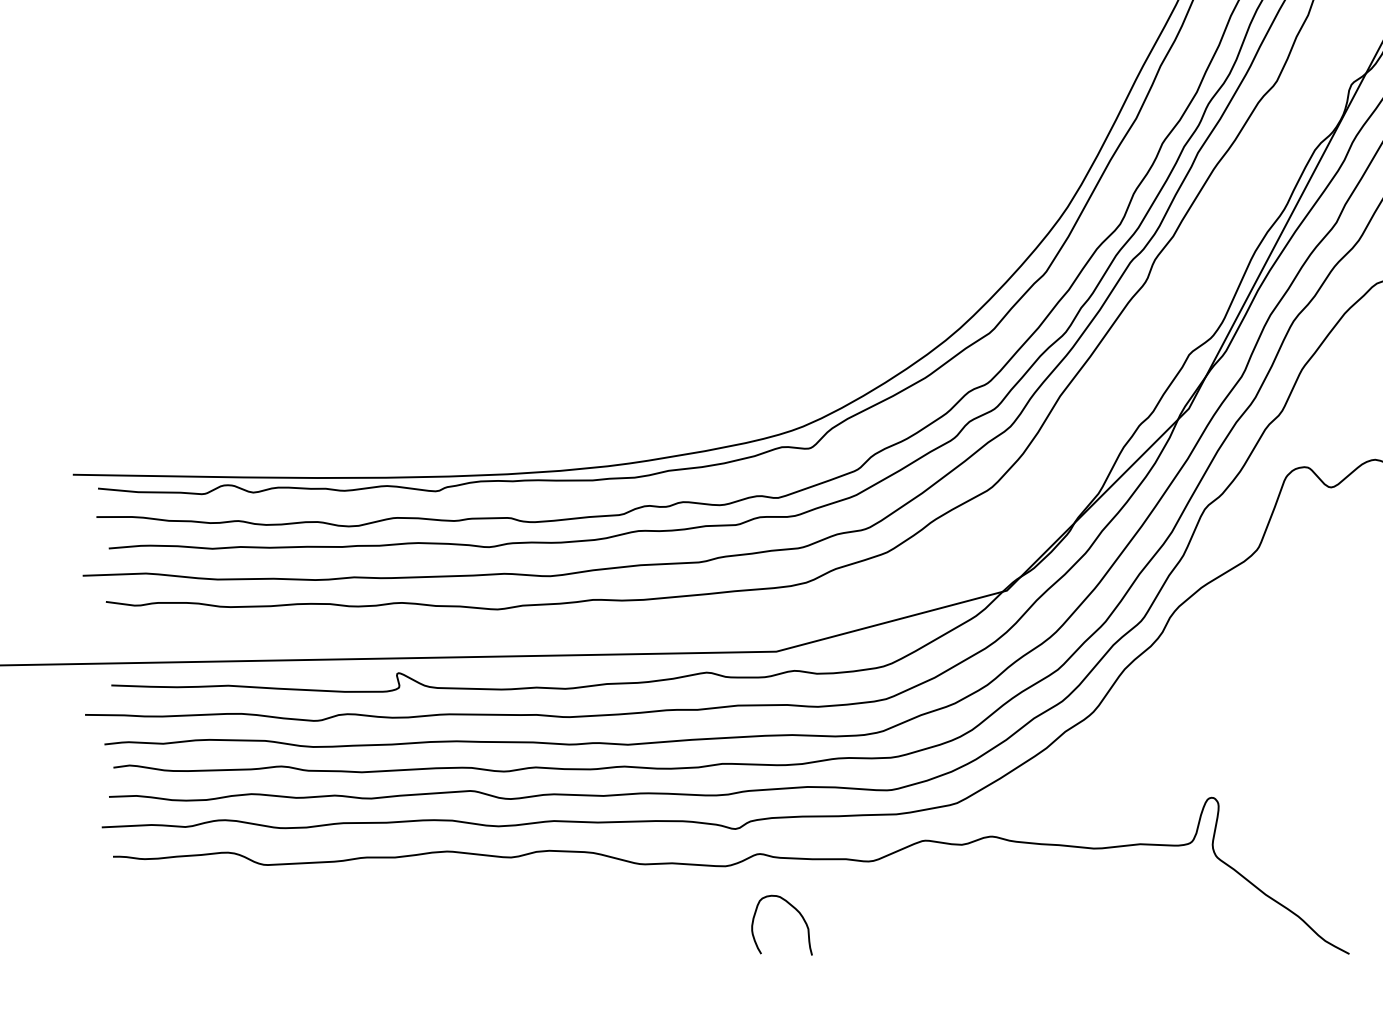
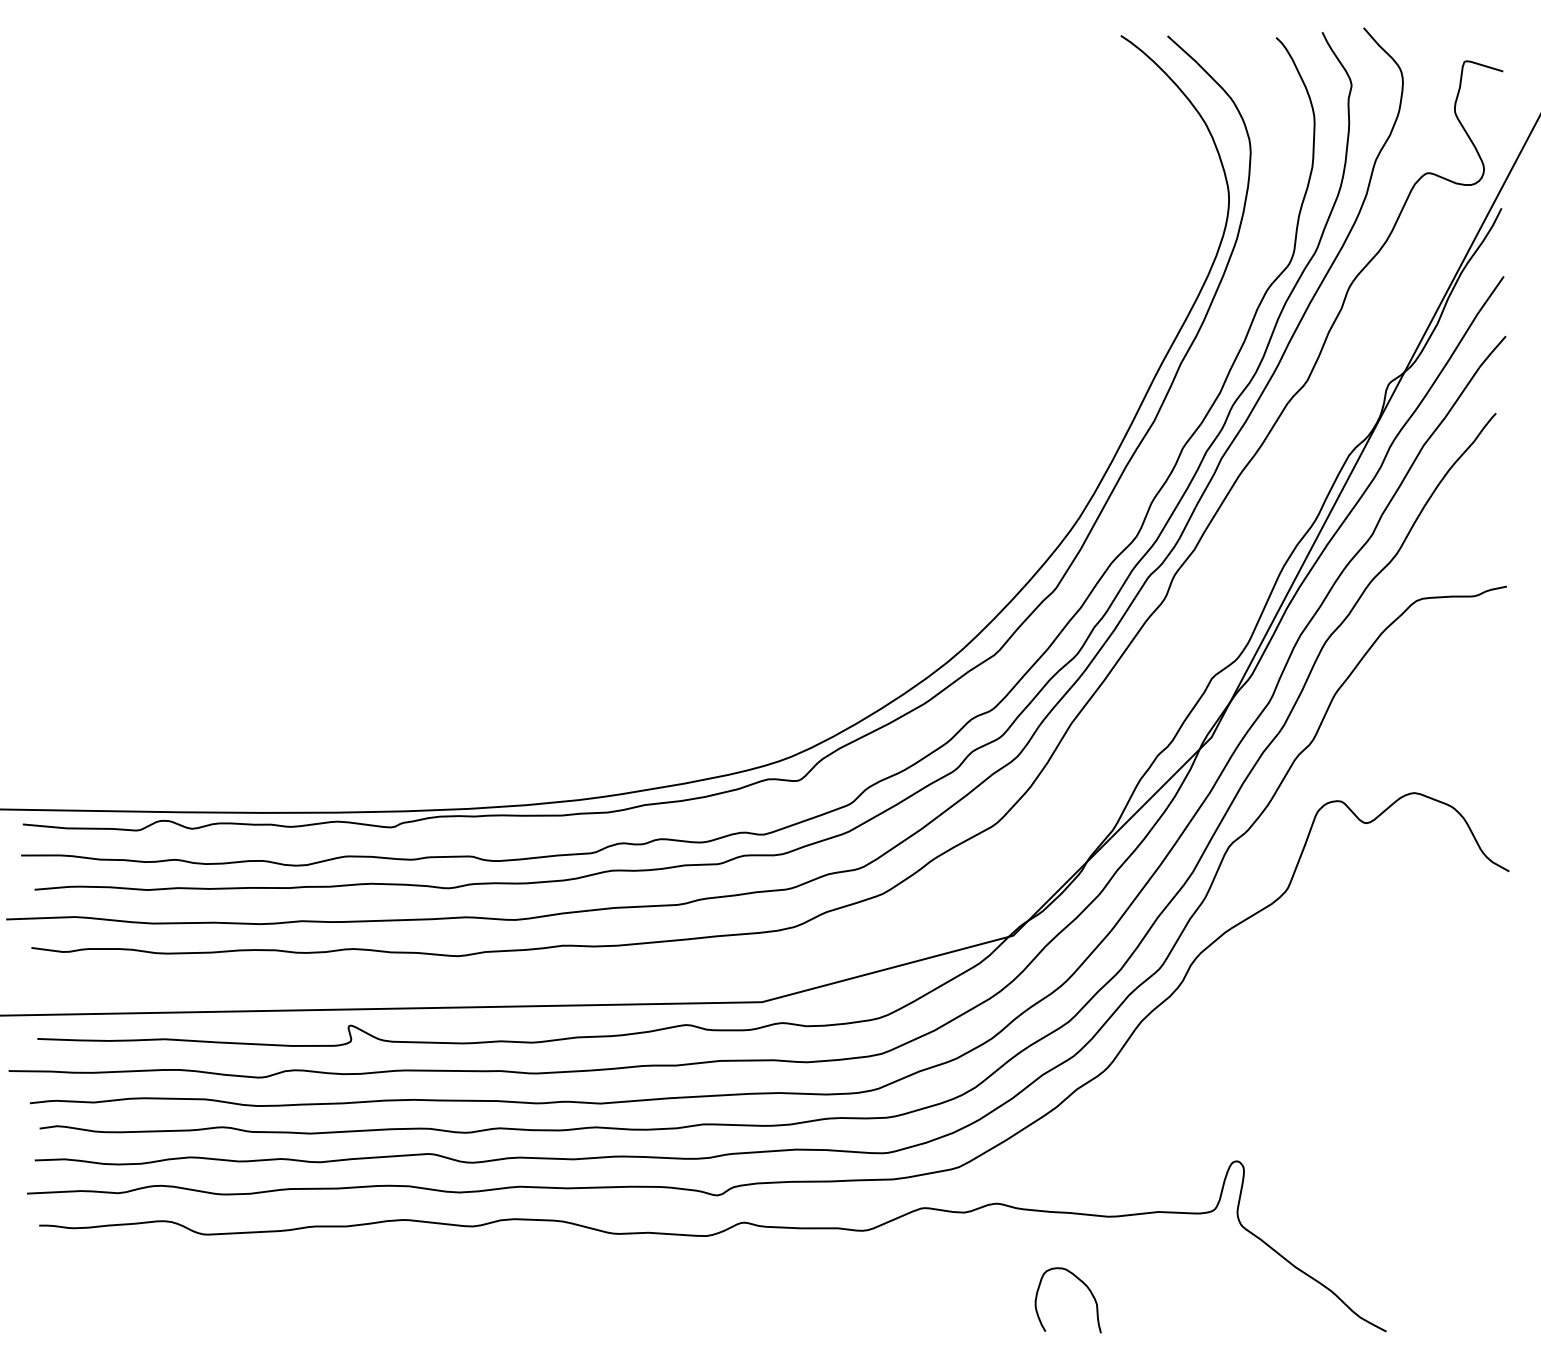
curve: (796, 910) -> (1083, 1284), moved

